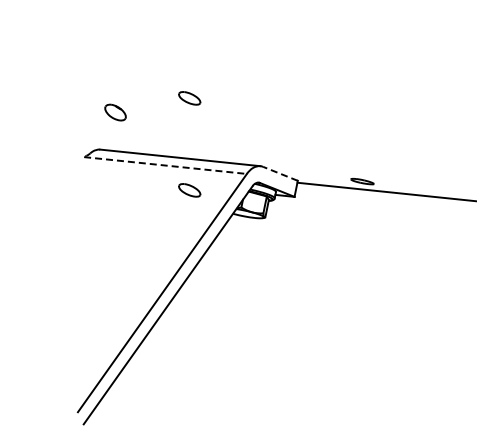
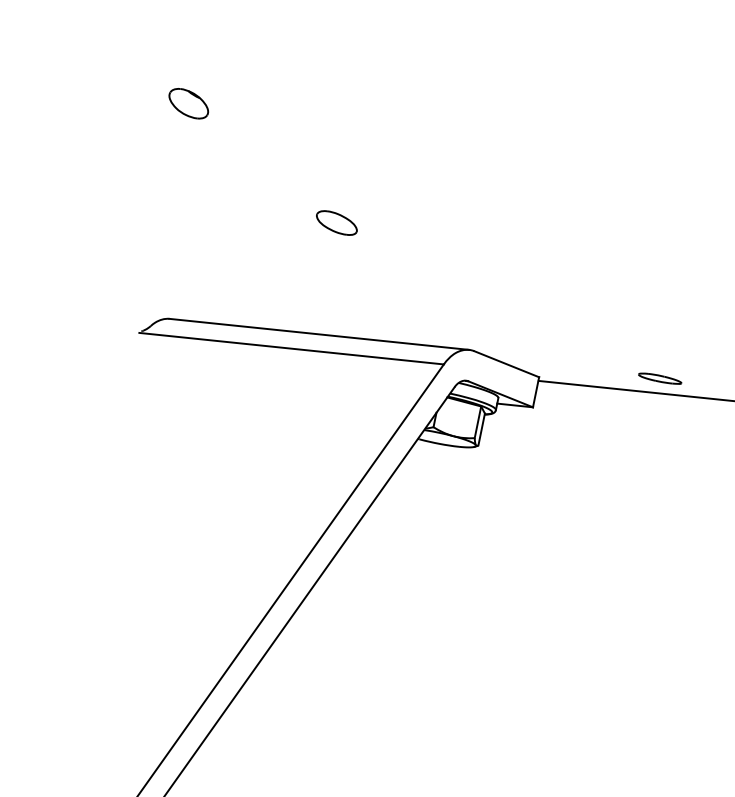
part: (115, 112) -> (188, 103), moved
line: (165, 165) -> (291, 348), dashed -> solid
line: (280, 173) -> (506, 363), dashed -> solid
part: (189, 190) -> (336, 395), removed

